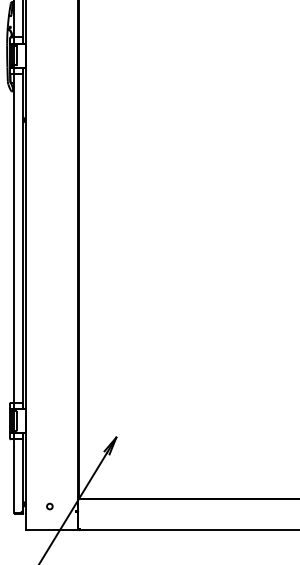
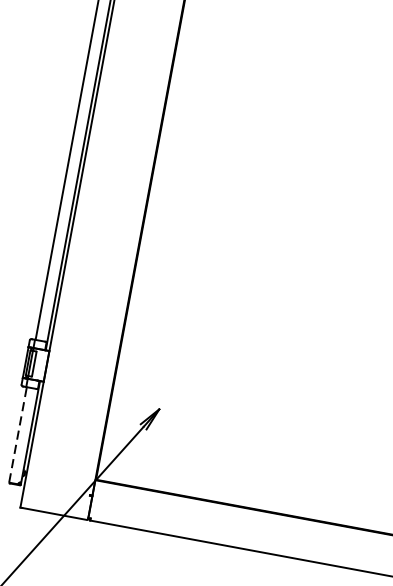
line: (14, 476) -> (18, 435), solid -> dashed
circle: (49, 506) -> (56, 482), removed

